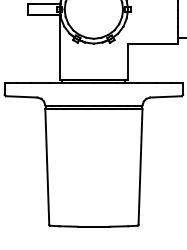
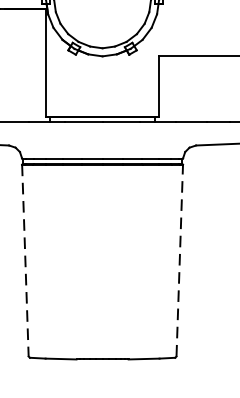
line: (47, 167) -> (25, 261), solid -> dashed
line: (140, 167) -> (179, 261), solid -> dashed

